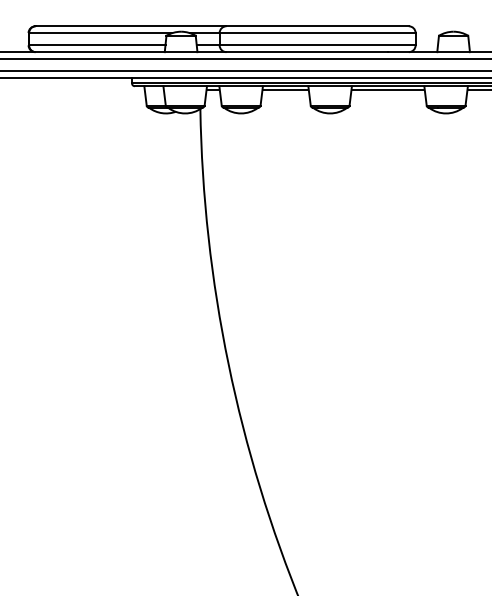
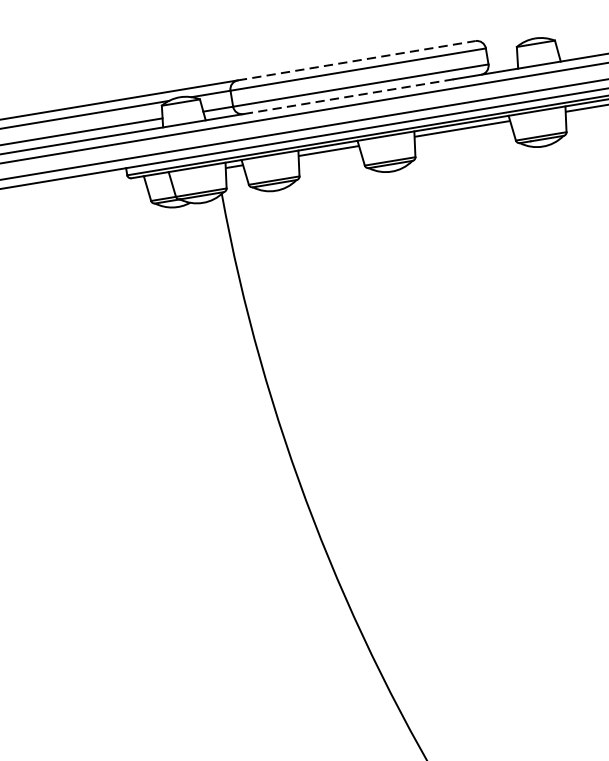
line: (318, 26) -> (357, 60), solid -> dashed
line: (307, 52) -> (349, 97), solid -> dashed

